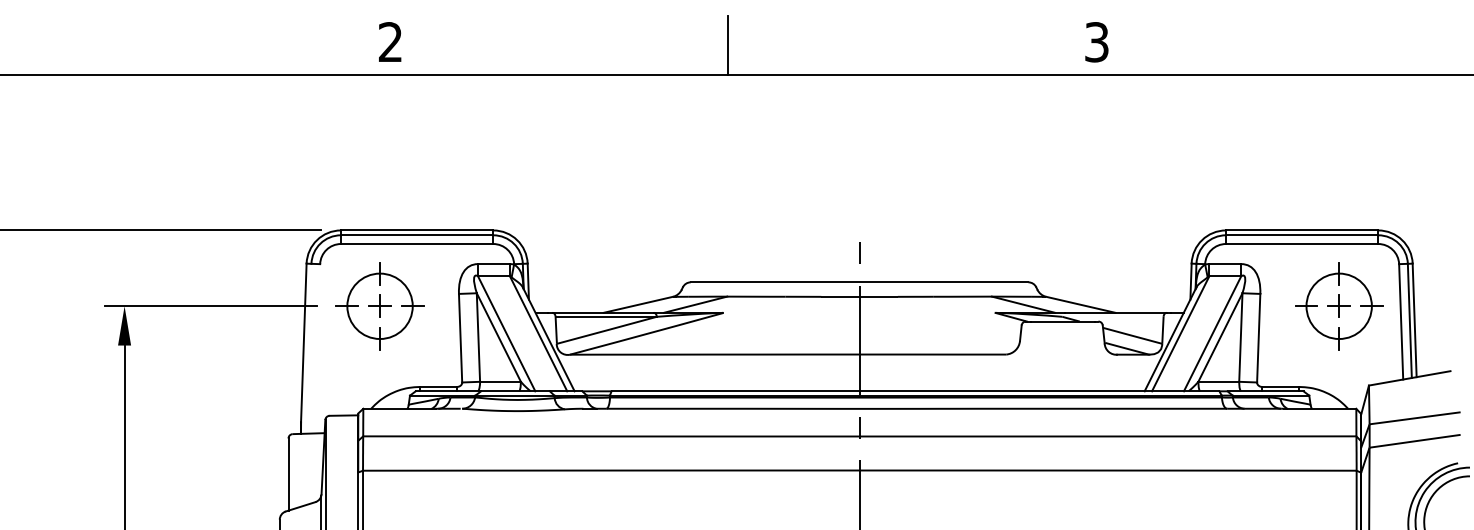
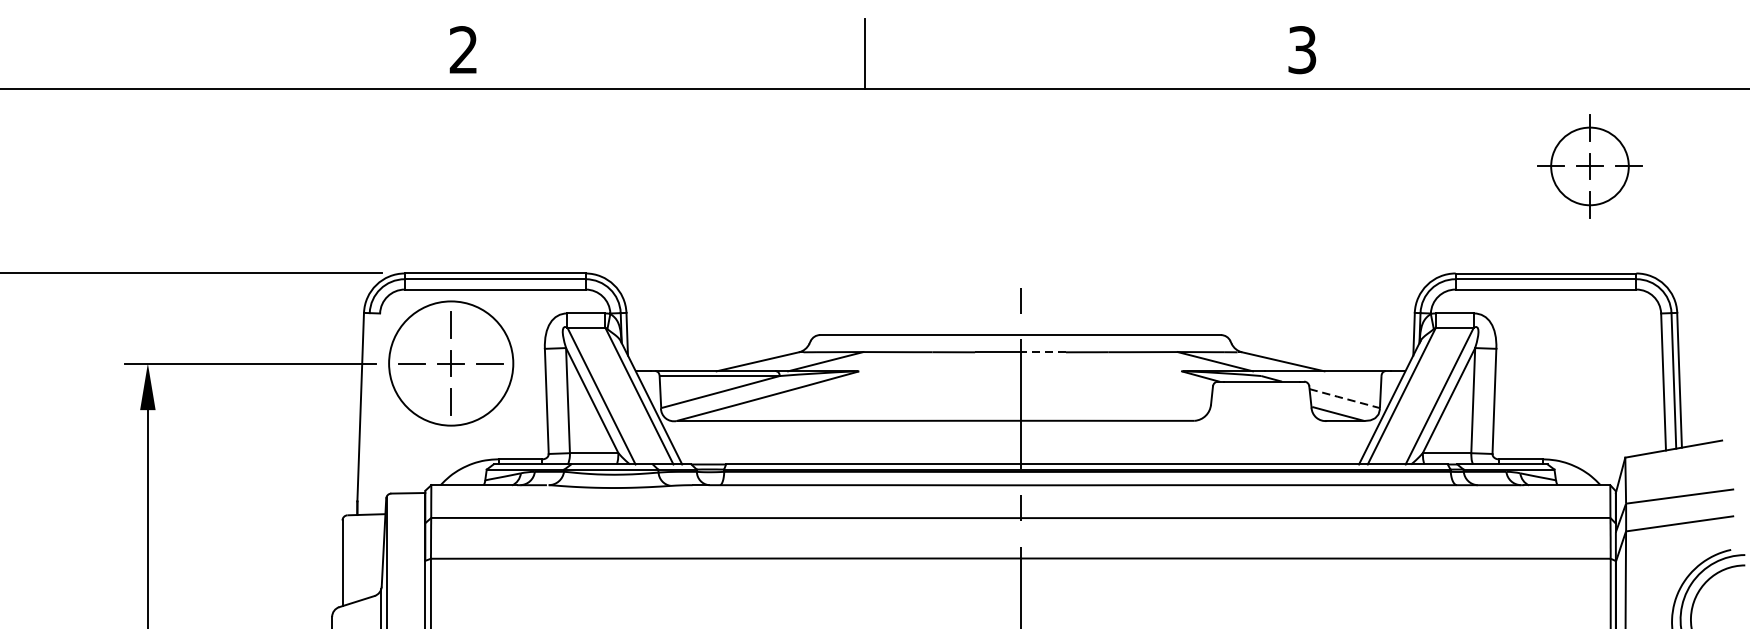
line: (878, 296) -> (1043, 351), solid -> dashed
circle: (379, 306) -> (450, 363), size x1.6
part: (1339, 306) -> (1590, 166), moved
line: (1132, 335) -> (1344, 398), solid -> dashed

